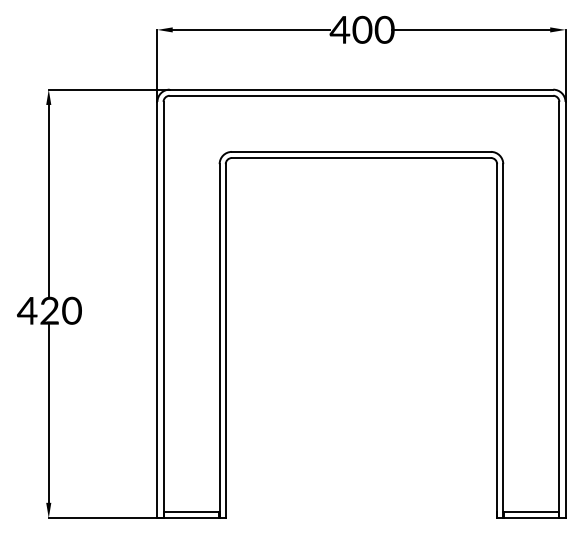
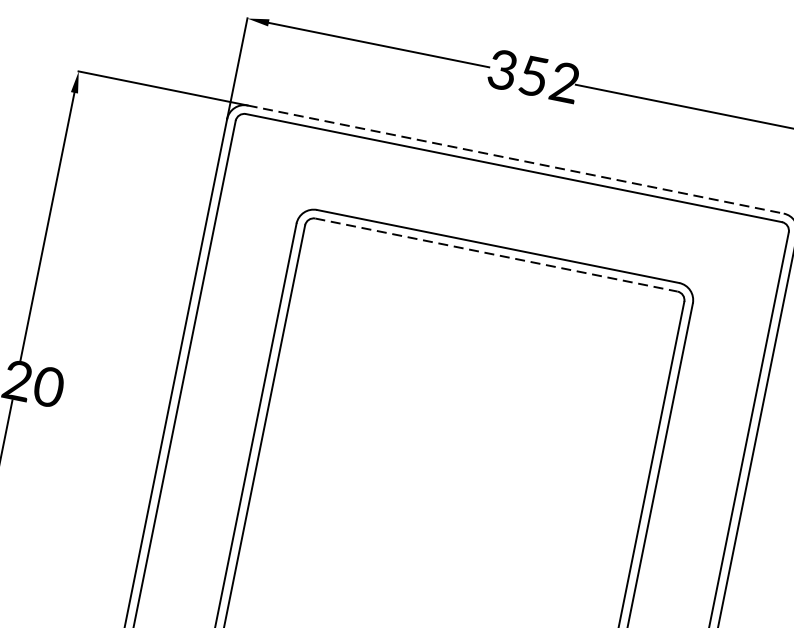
text: (361, 29) -> (532, 75), 400 -> 352
line: (361, 89) -> (515, 159), solid -> dashed
line: (361, 158) -> (496, 255), solid -> dashed

